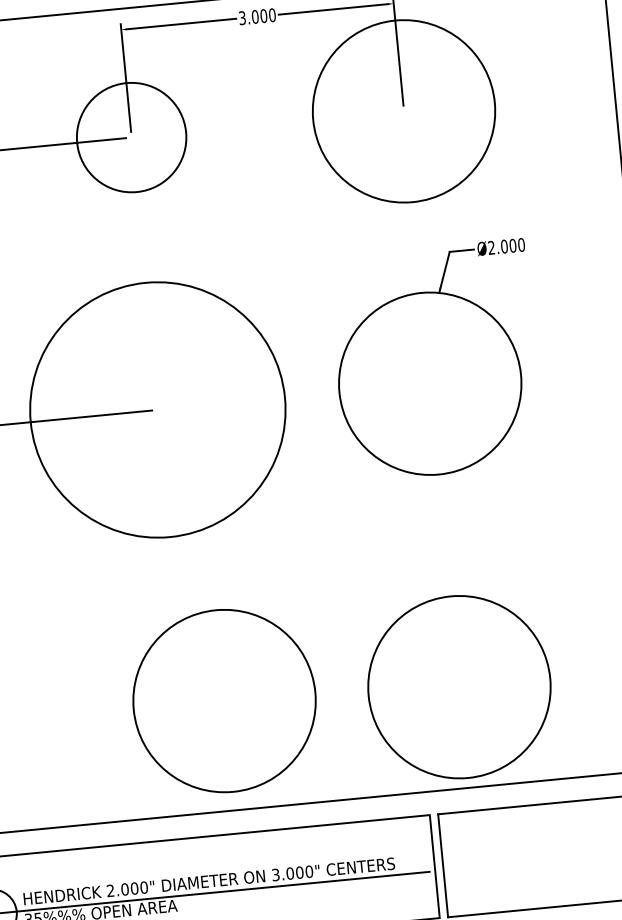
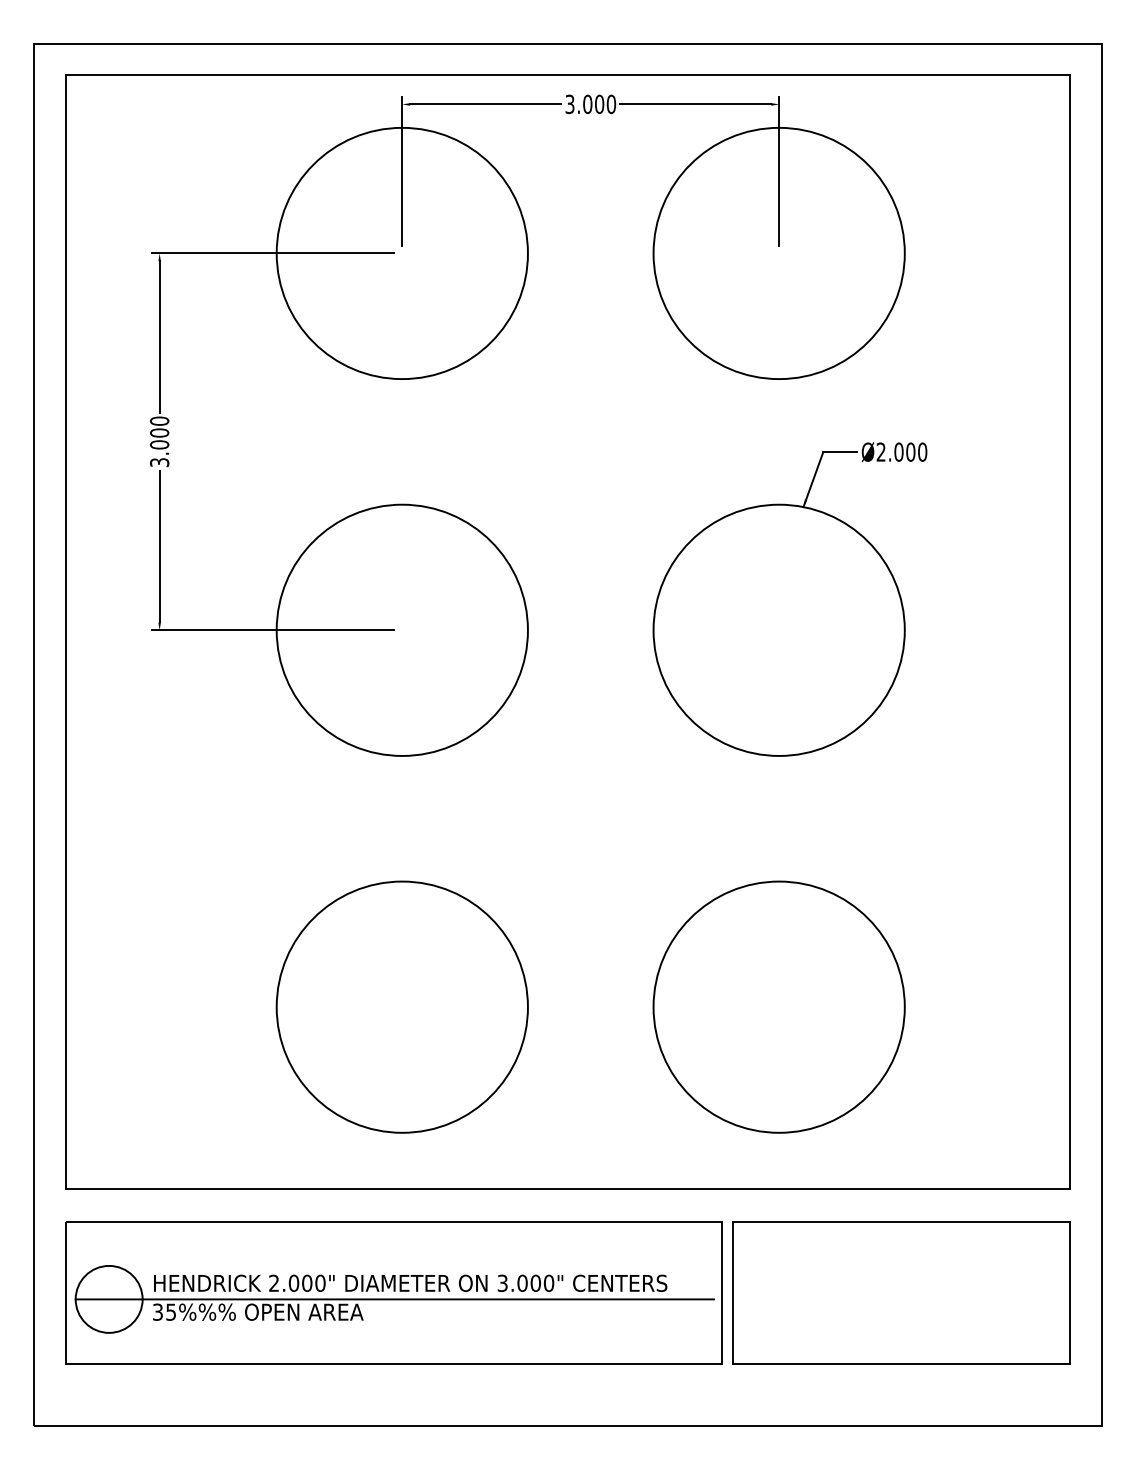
circle: (131, 137) -> (401, 253), size x1.67
circle: (157, 409) -> (401, 629), size x0.71
circle: (458, 686) -> (778, 1006), moved
circle: (223, 700) -> (401, 1006), moved

